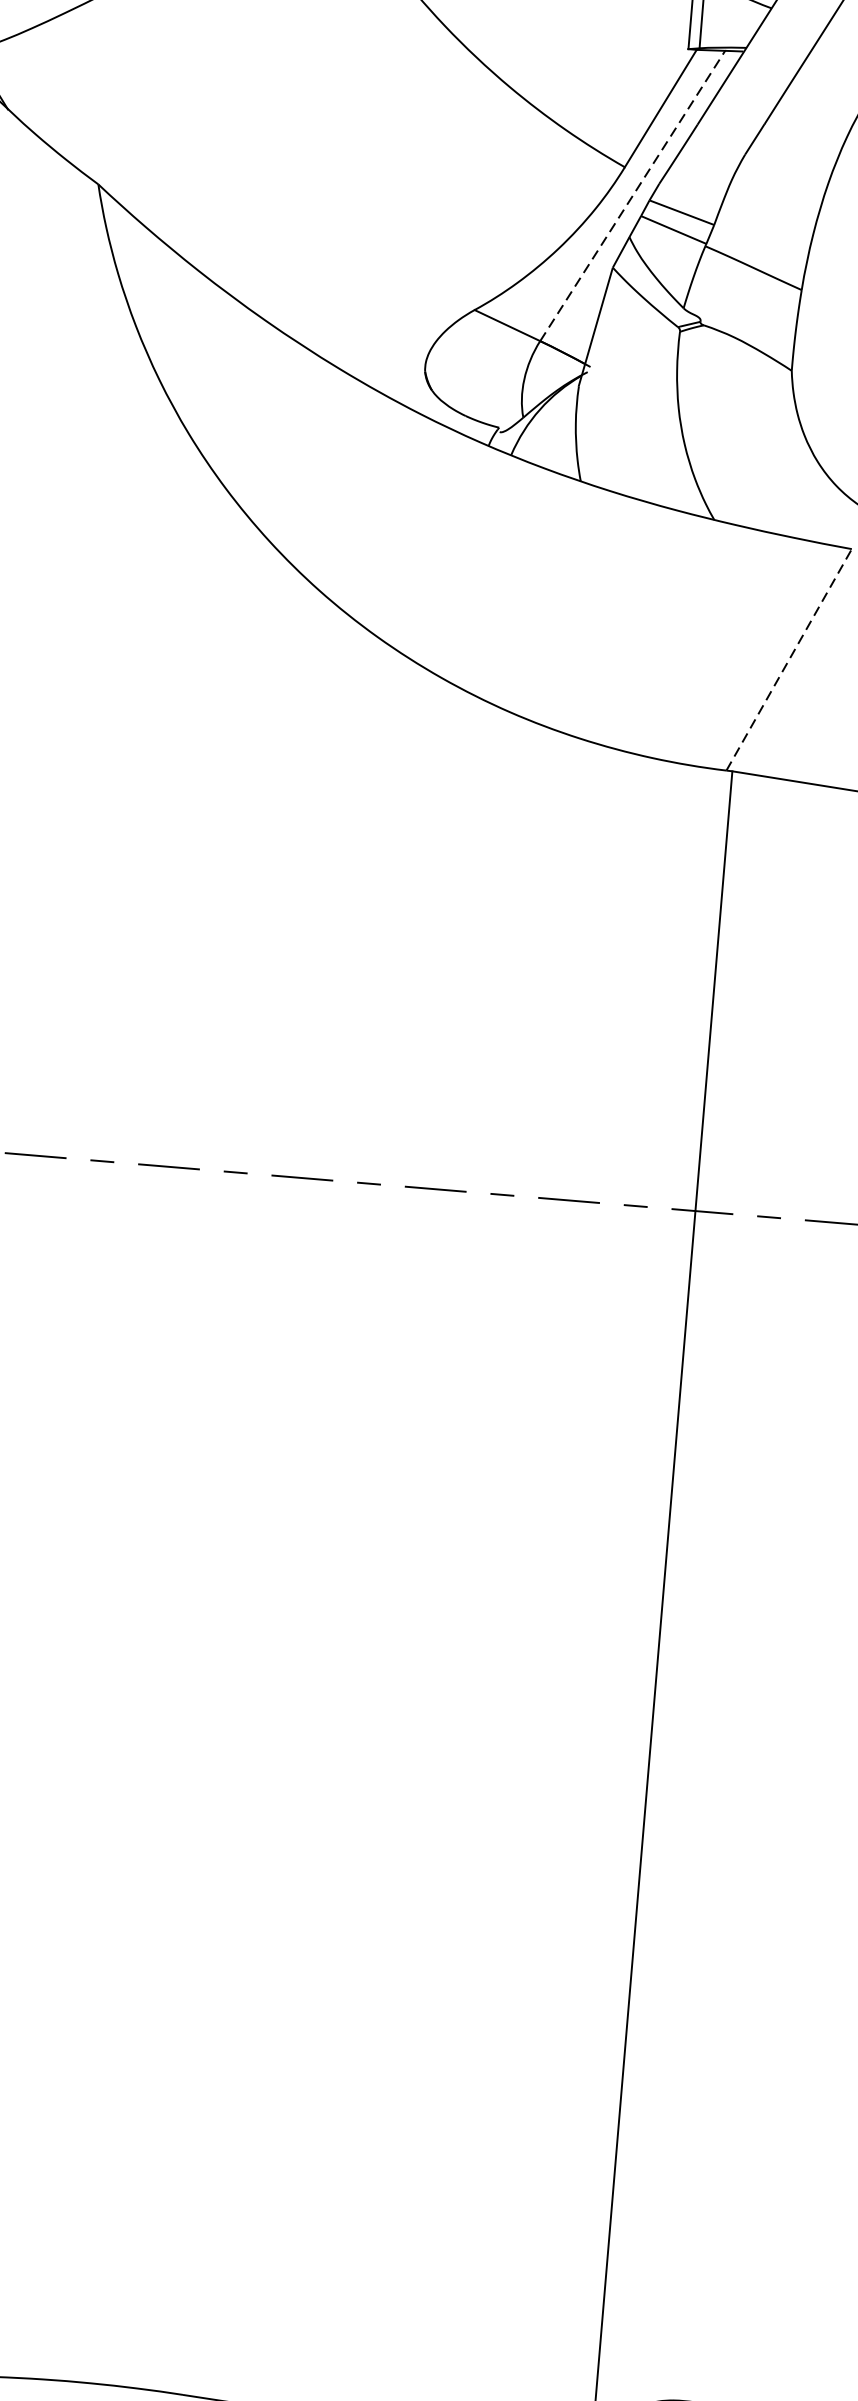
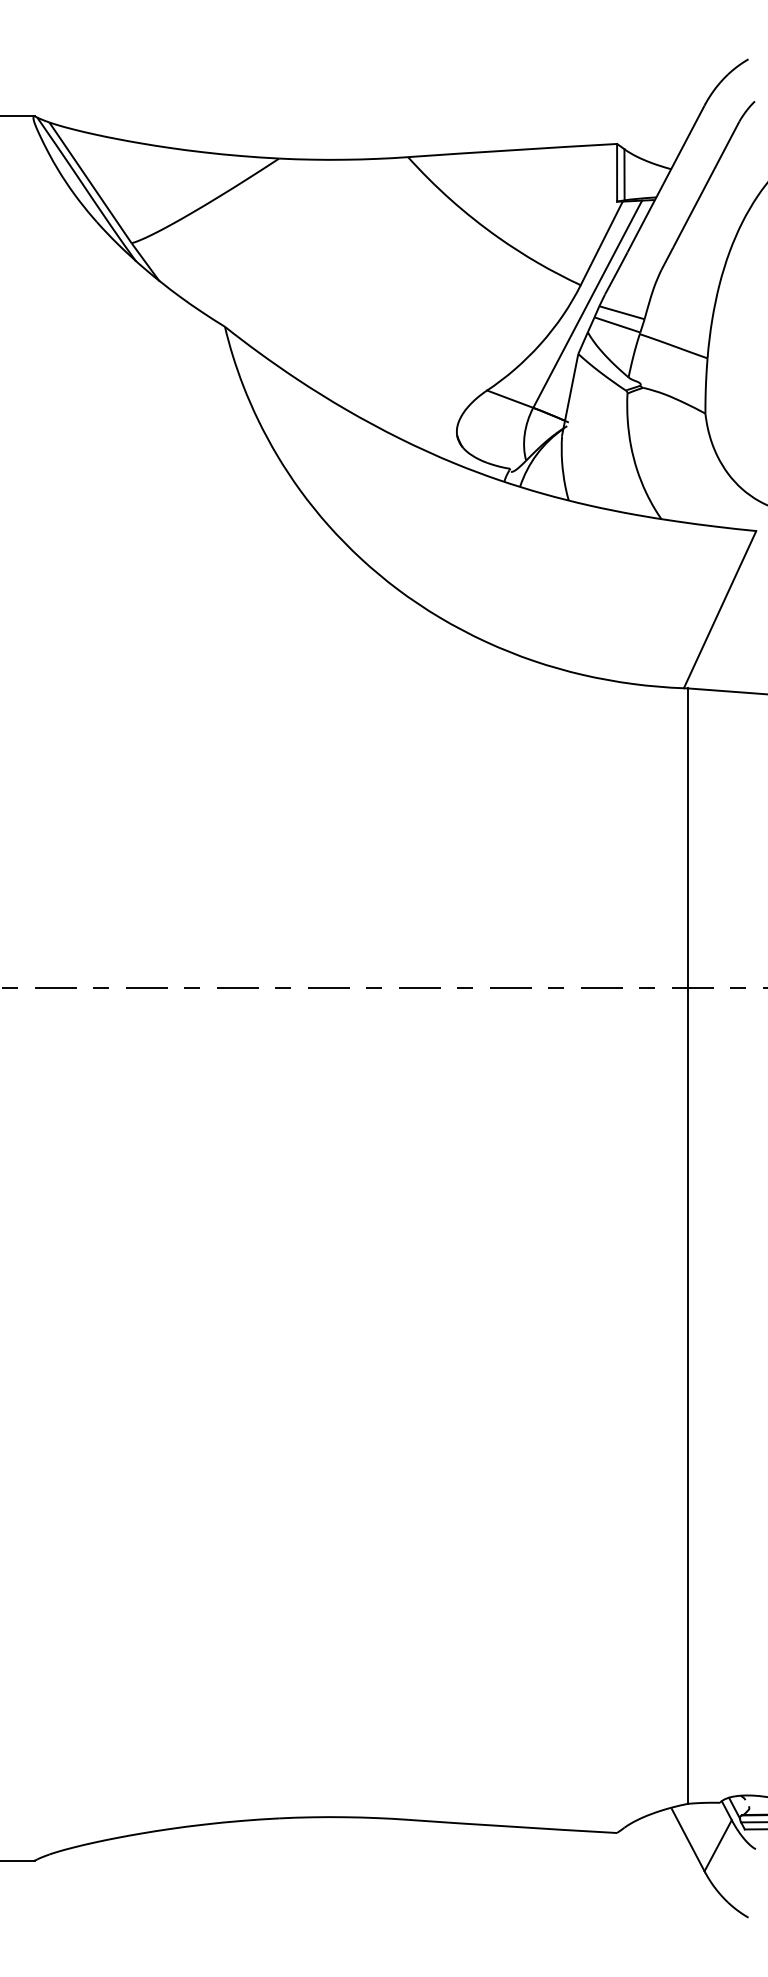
line: (632, 194) -> (587, 303), dashed -> solid
line: (789, 659) -> (720, 609), dashed -> solid

